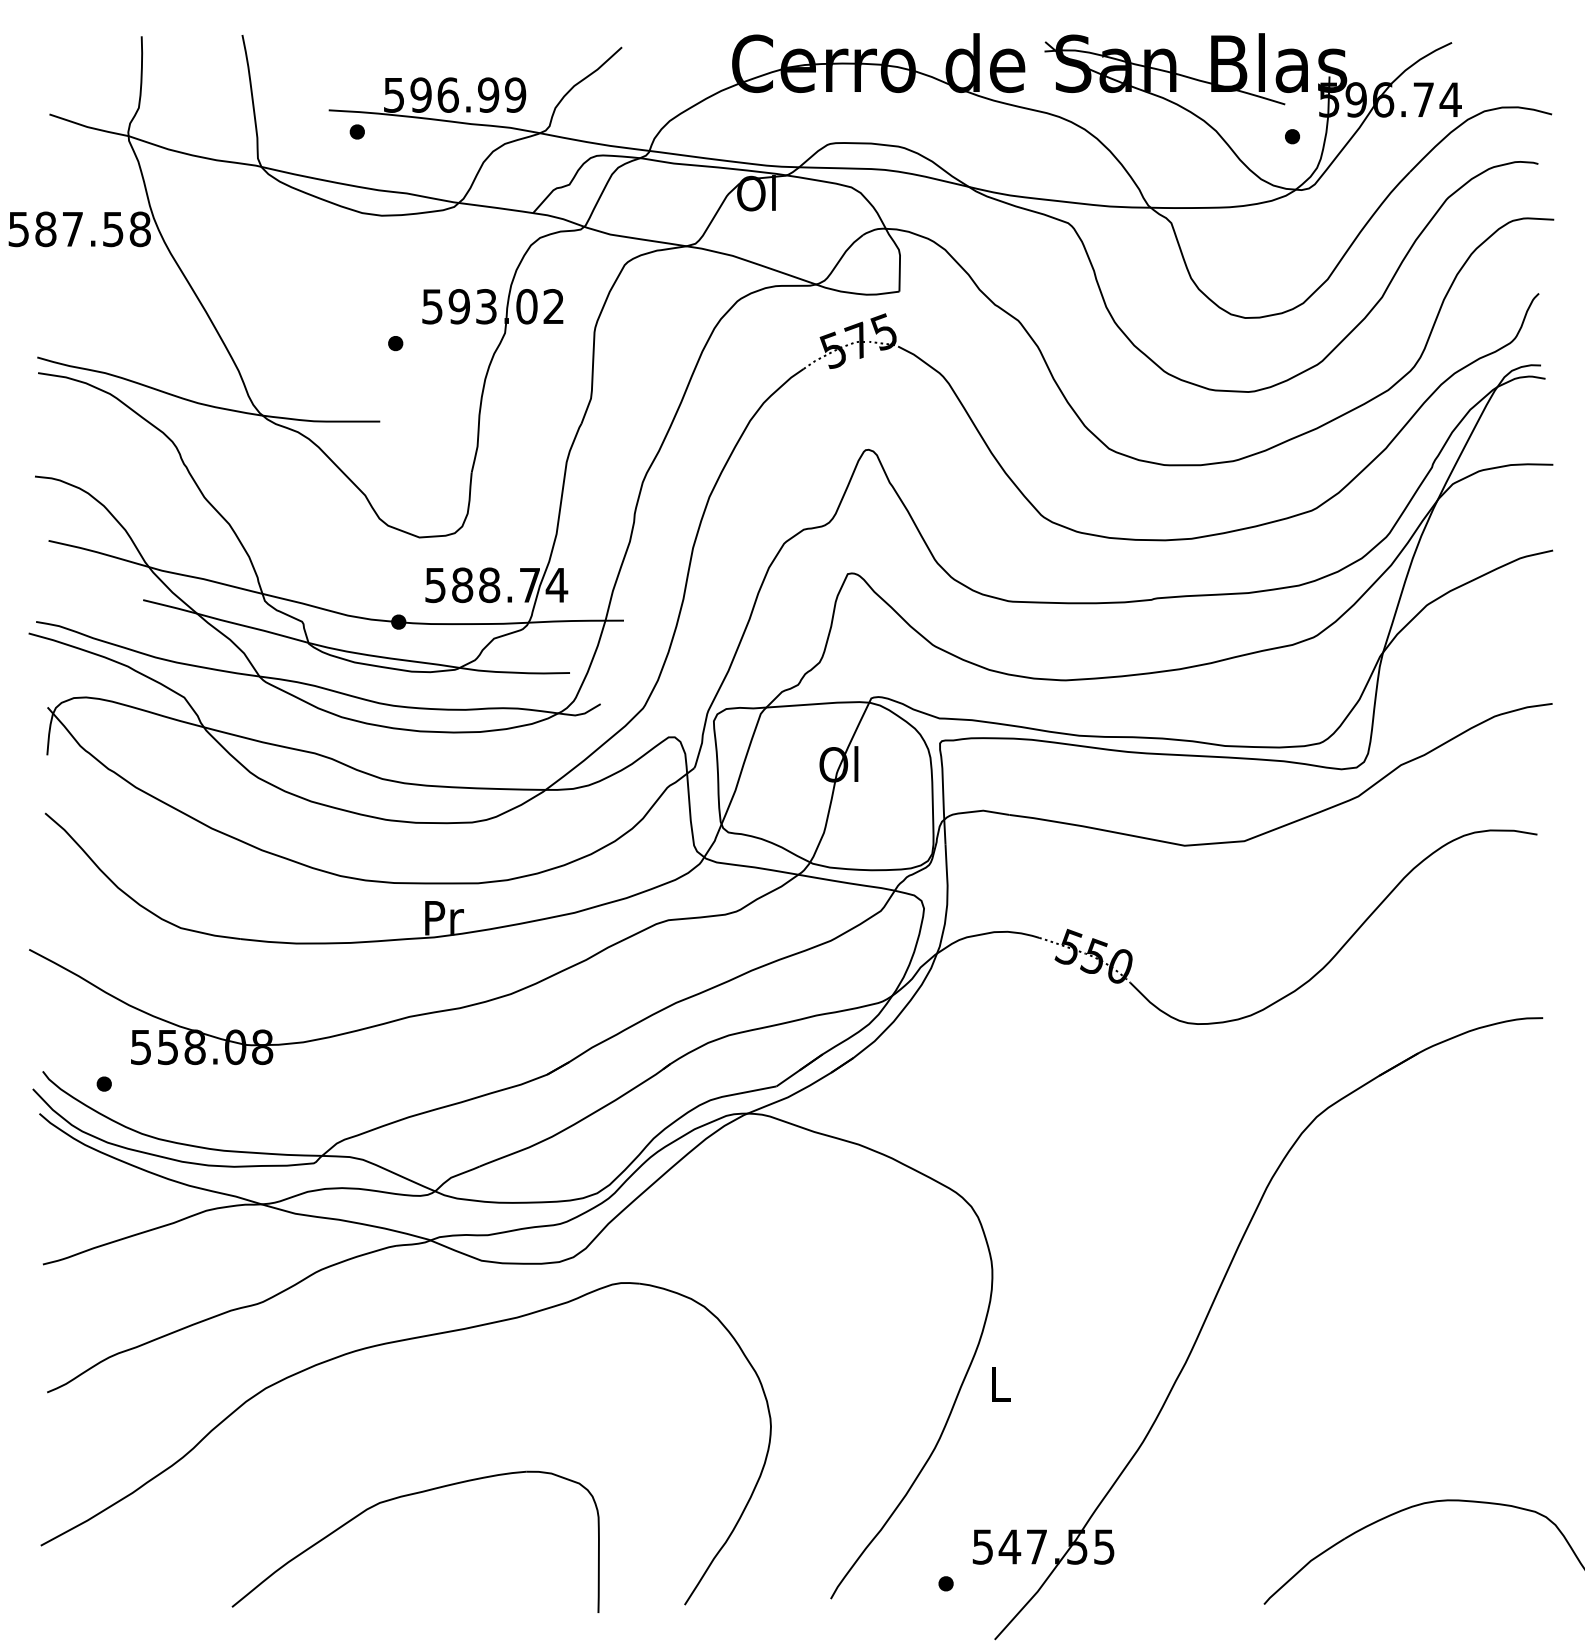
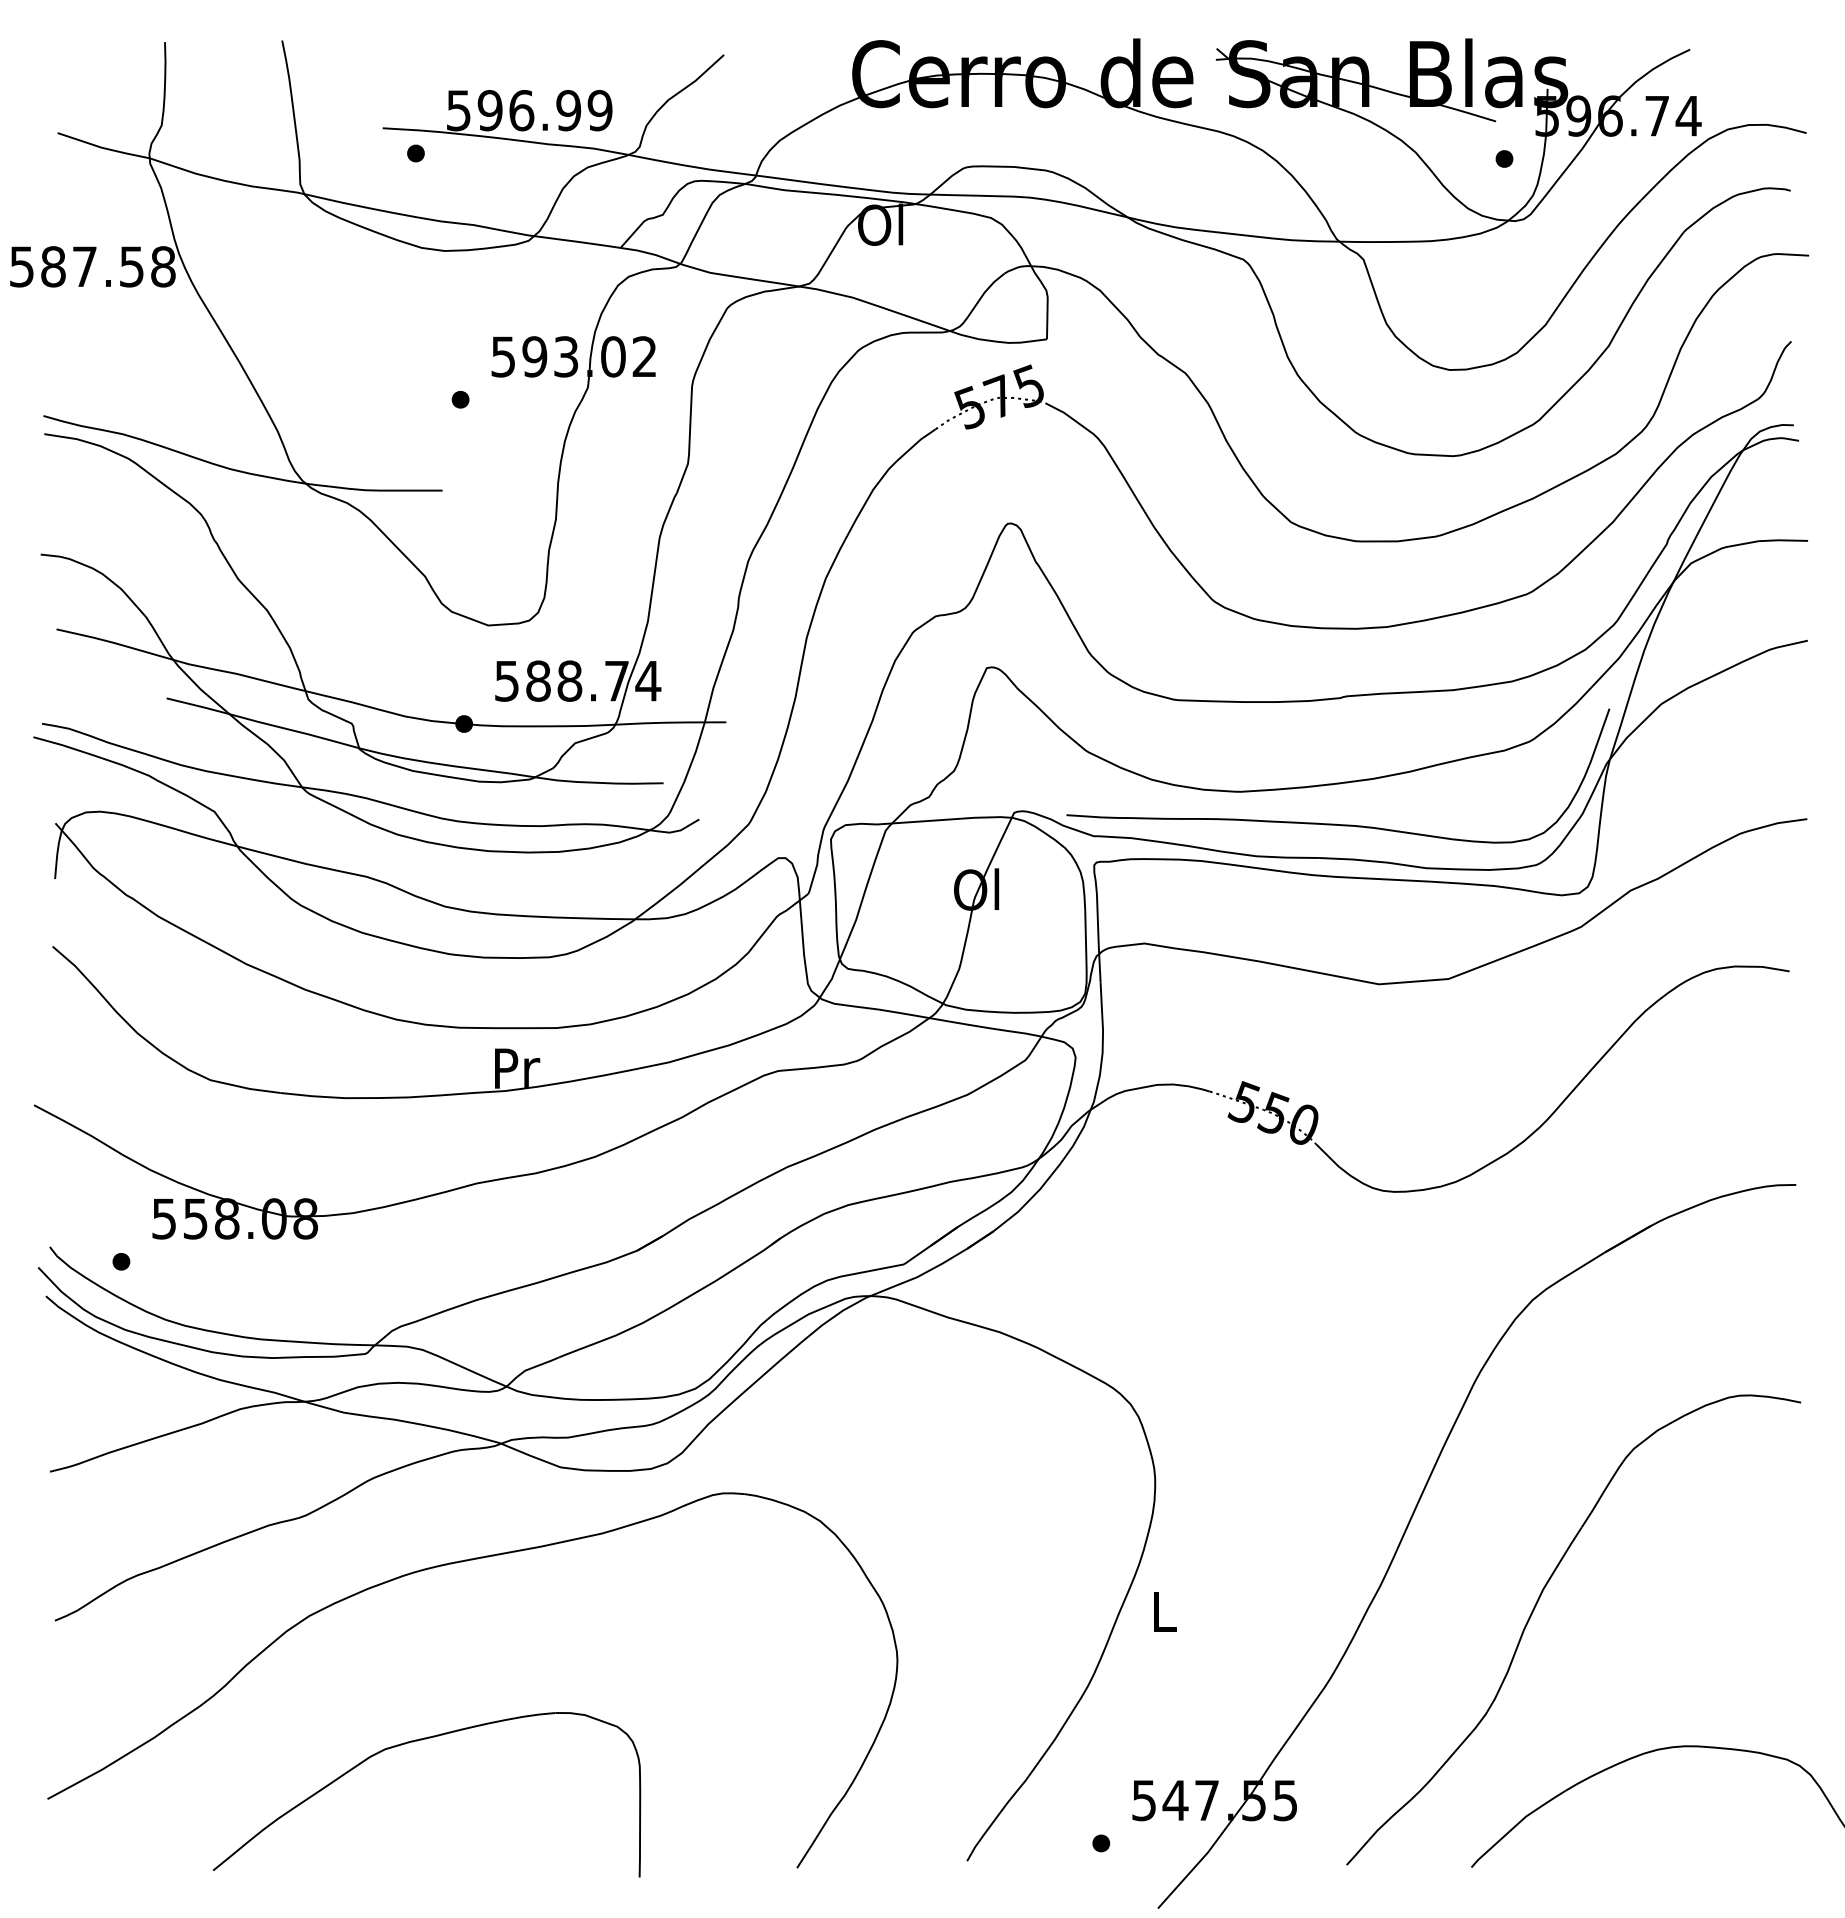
curve: (1147, 707) -> (1335, 823), added
part: (1318, 1383) -> (1534, 1610), added
part: (404, 1497) -> (413, 1742), moved

